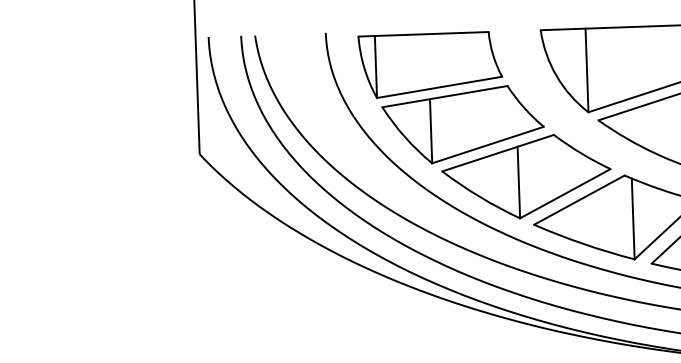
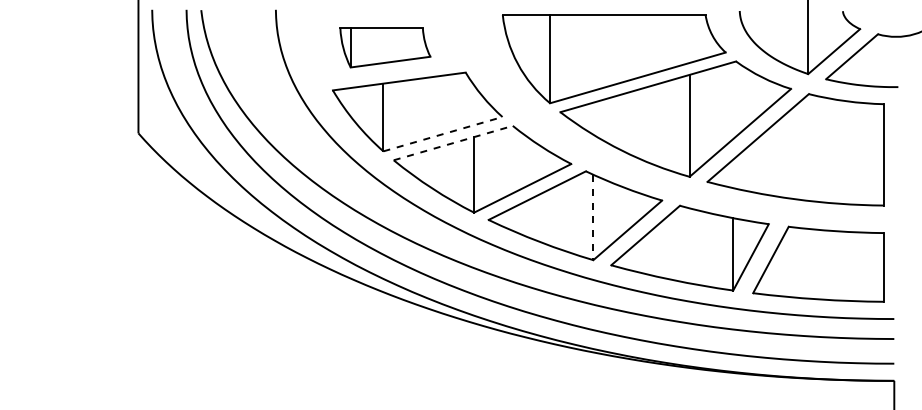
part: (430, 64) -> (385, 47), size x0.6
line: (487, 145) -> (442, 134), solid -> dashed
line: (498, 153) -> (453, 143), solid -> dashed
line: (633, 218) -> (593, 217), solid -> dashed

